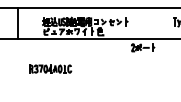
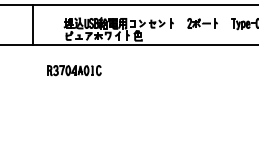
part: (143, 47) -> (202, 23), moved
part: (50, 68) -> (74, 70), moved

